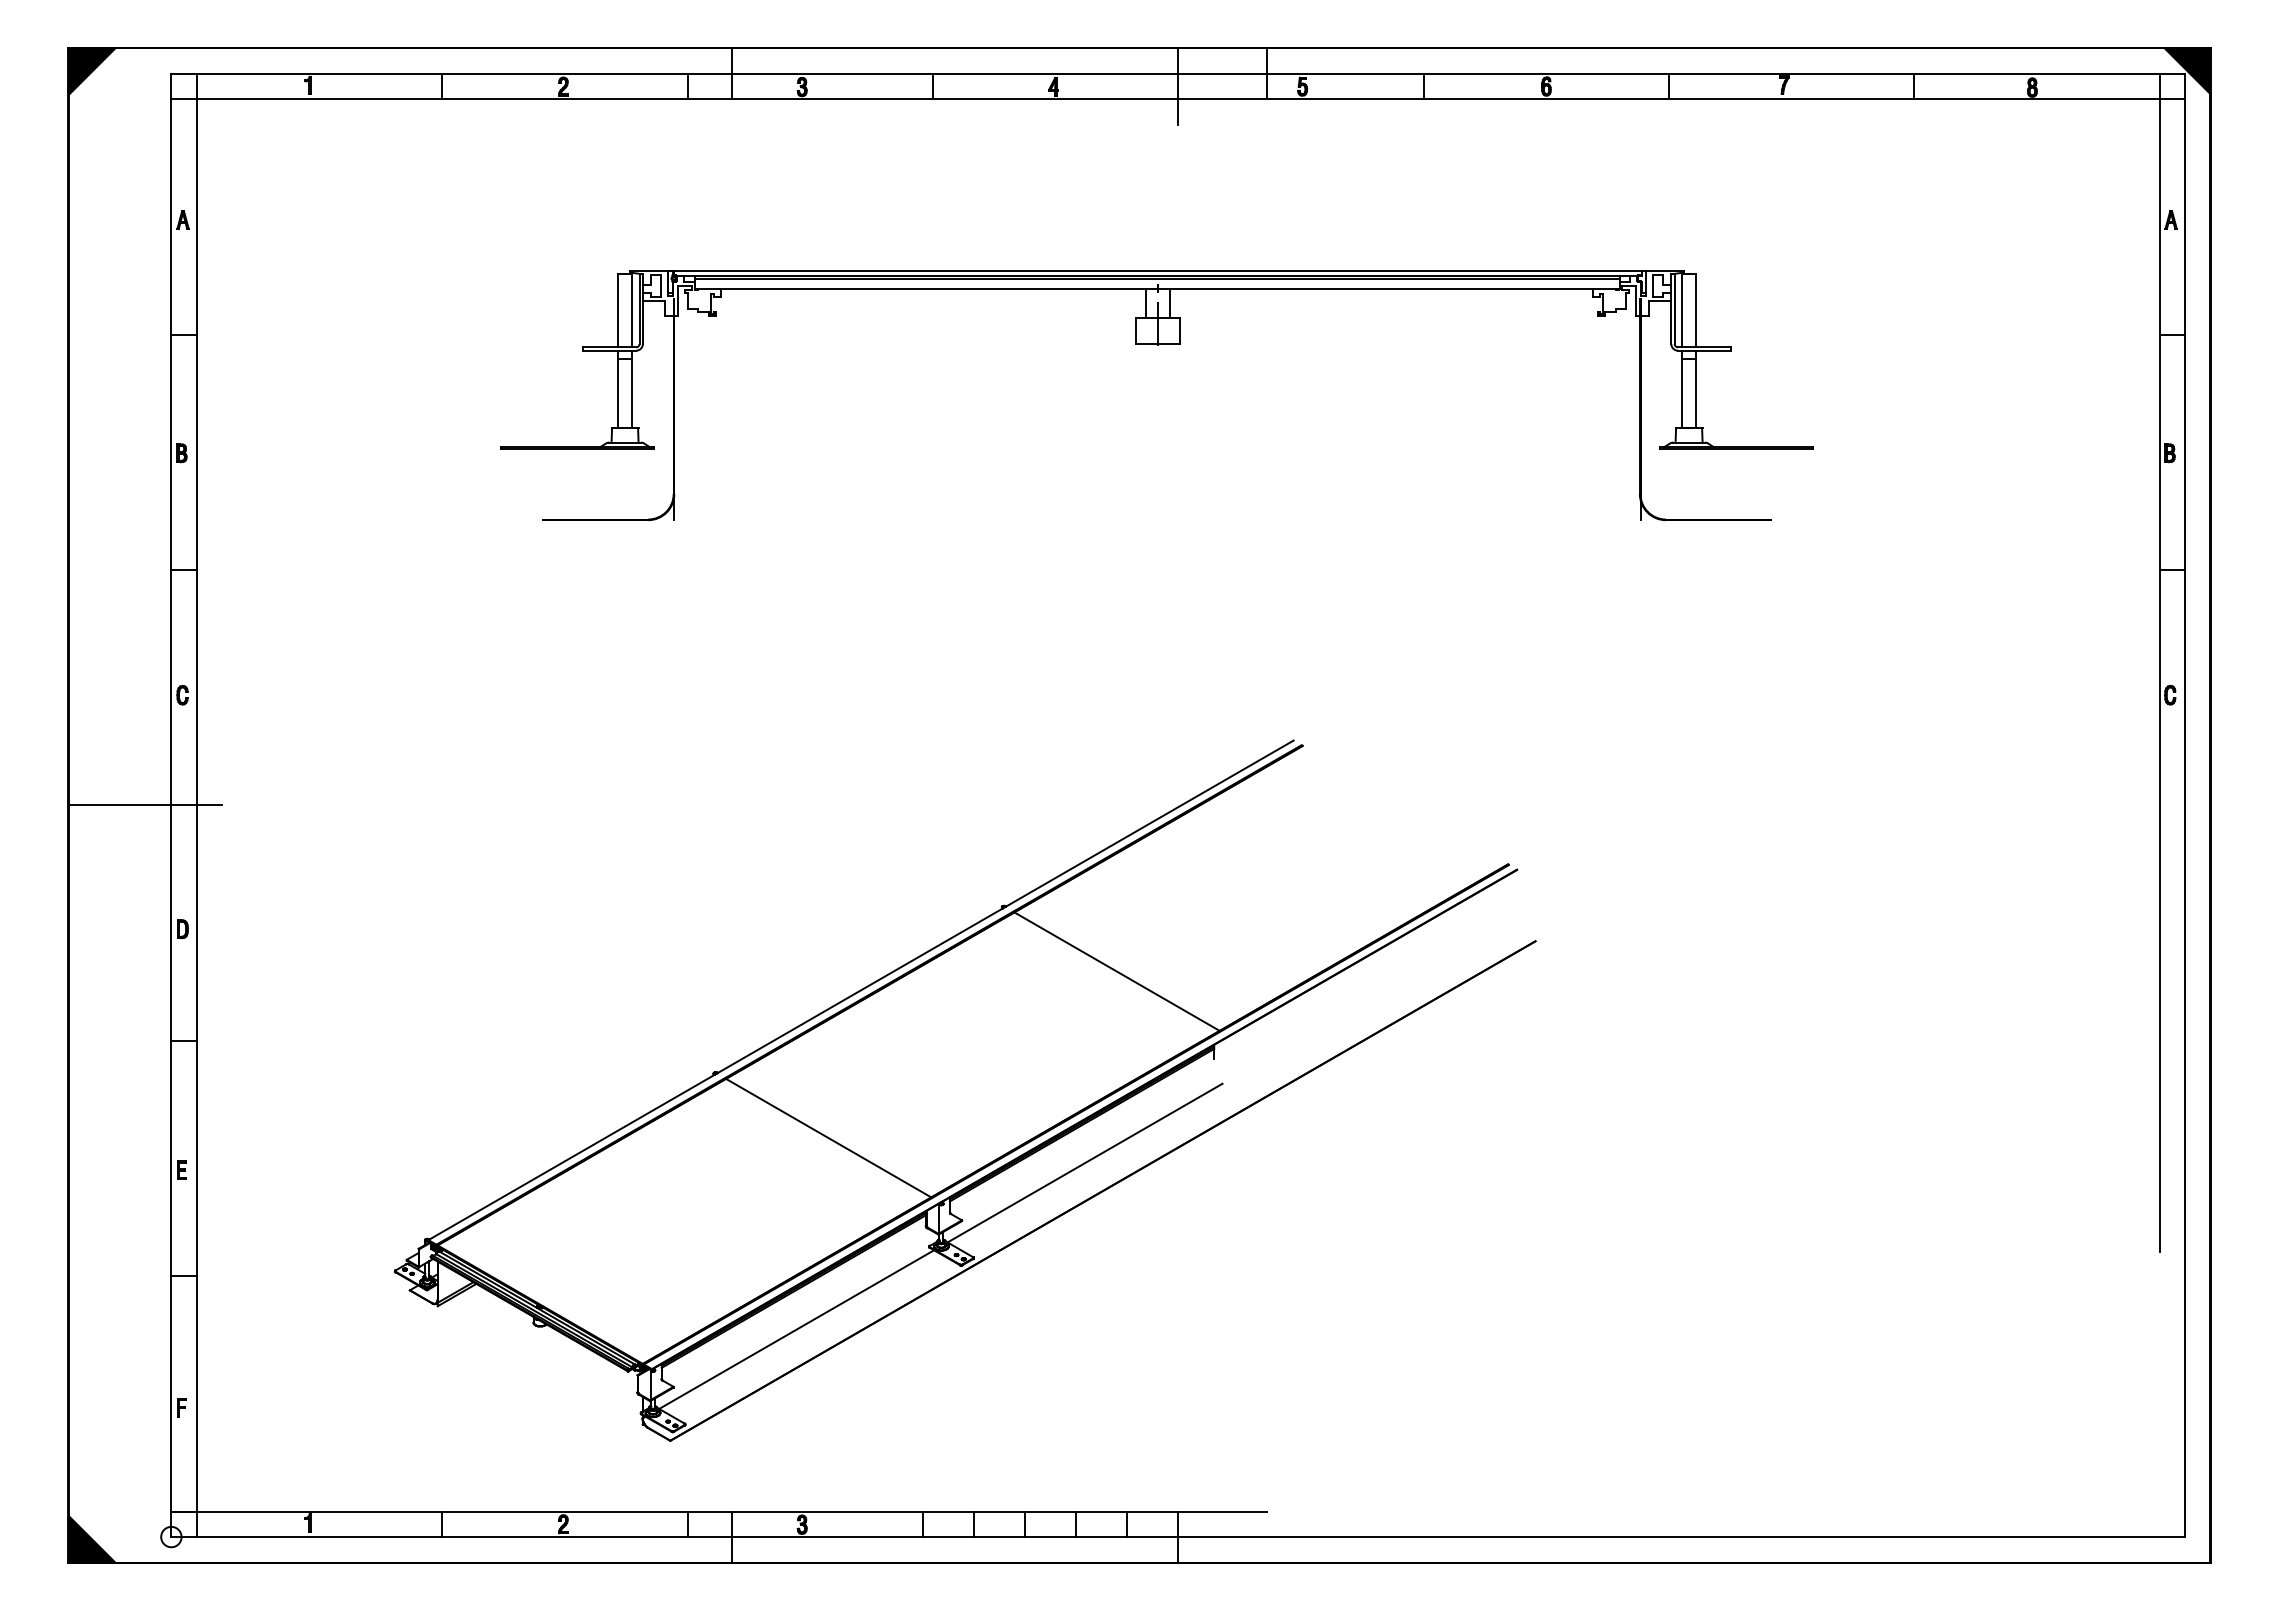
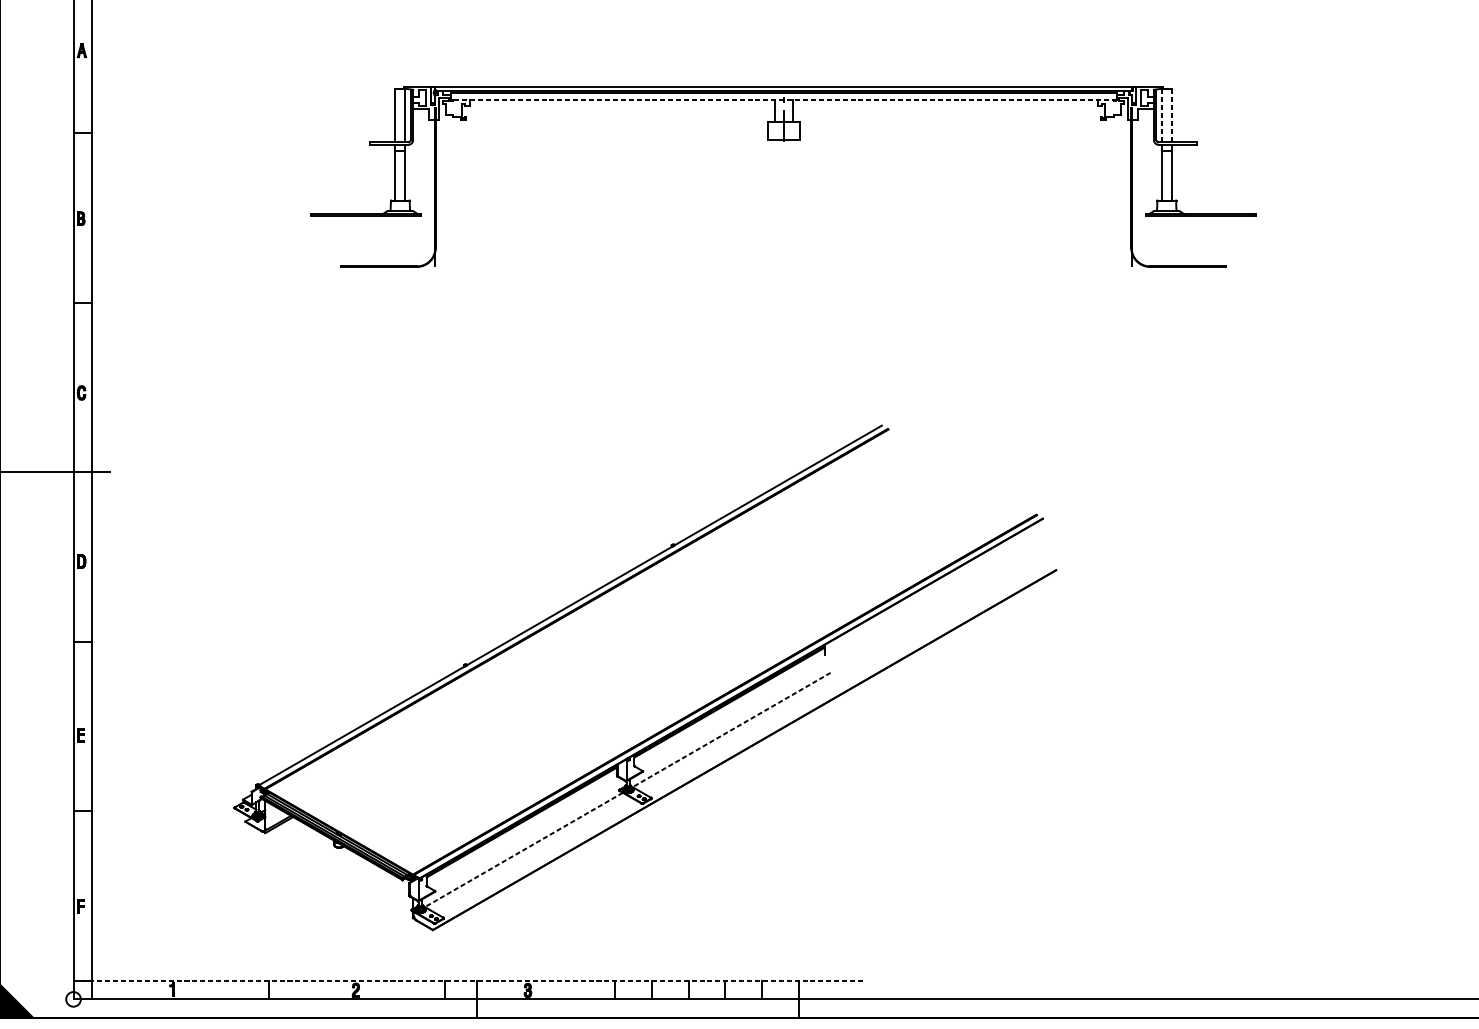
line: (1157, 288) -> (783, 100), solid -> dashed
line: (1682, 310) -> (1161, 115), solid -> dashed
line: (1695, 310) -> (1171, 115), solid -> dashed
line: (1116, 971) -> (754, 591), removed
line: (828, 1137) -> (546, 711), removed
line: (1085, 1163) -> (731, 730), solid -> dashed
line: (796, 1329) -> (523, 849), solid -> dashed
line: (719, 1511) -> (468, 980), solid -> dashed

